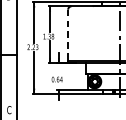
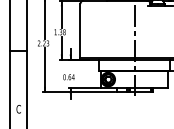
line: (68, 34) -> (80, 30), dashed -> solid

